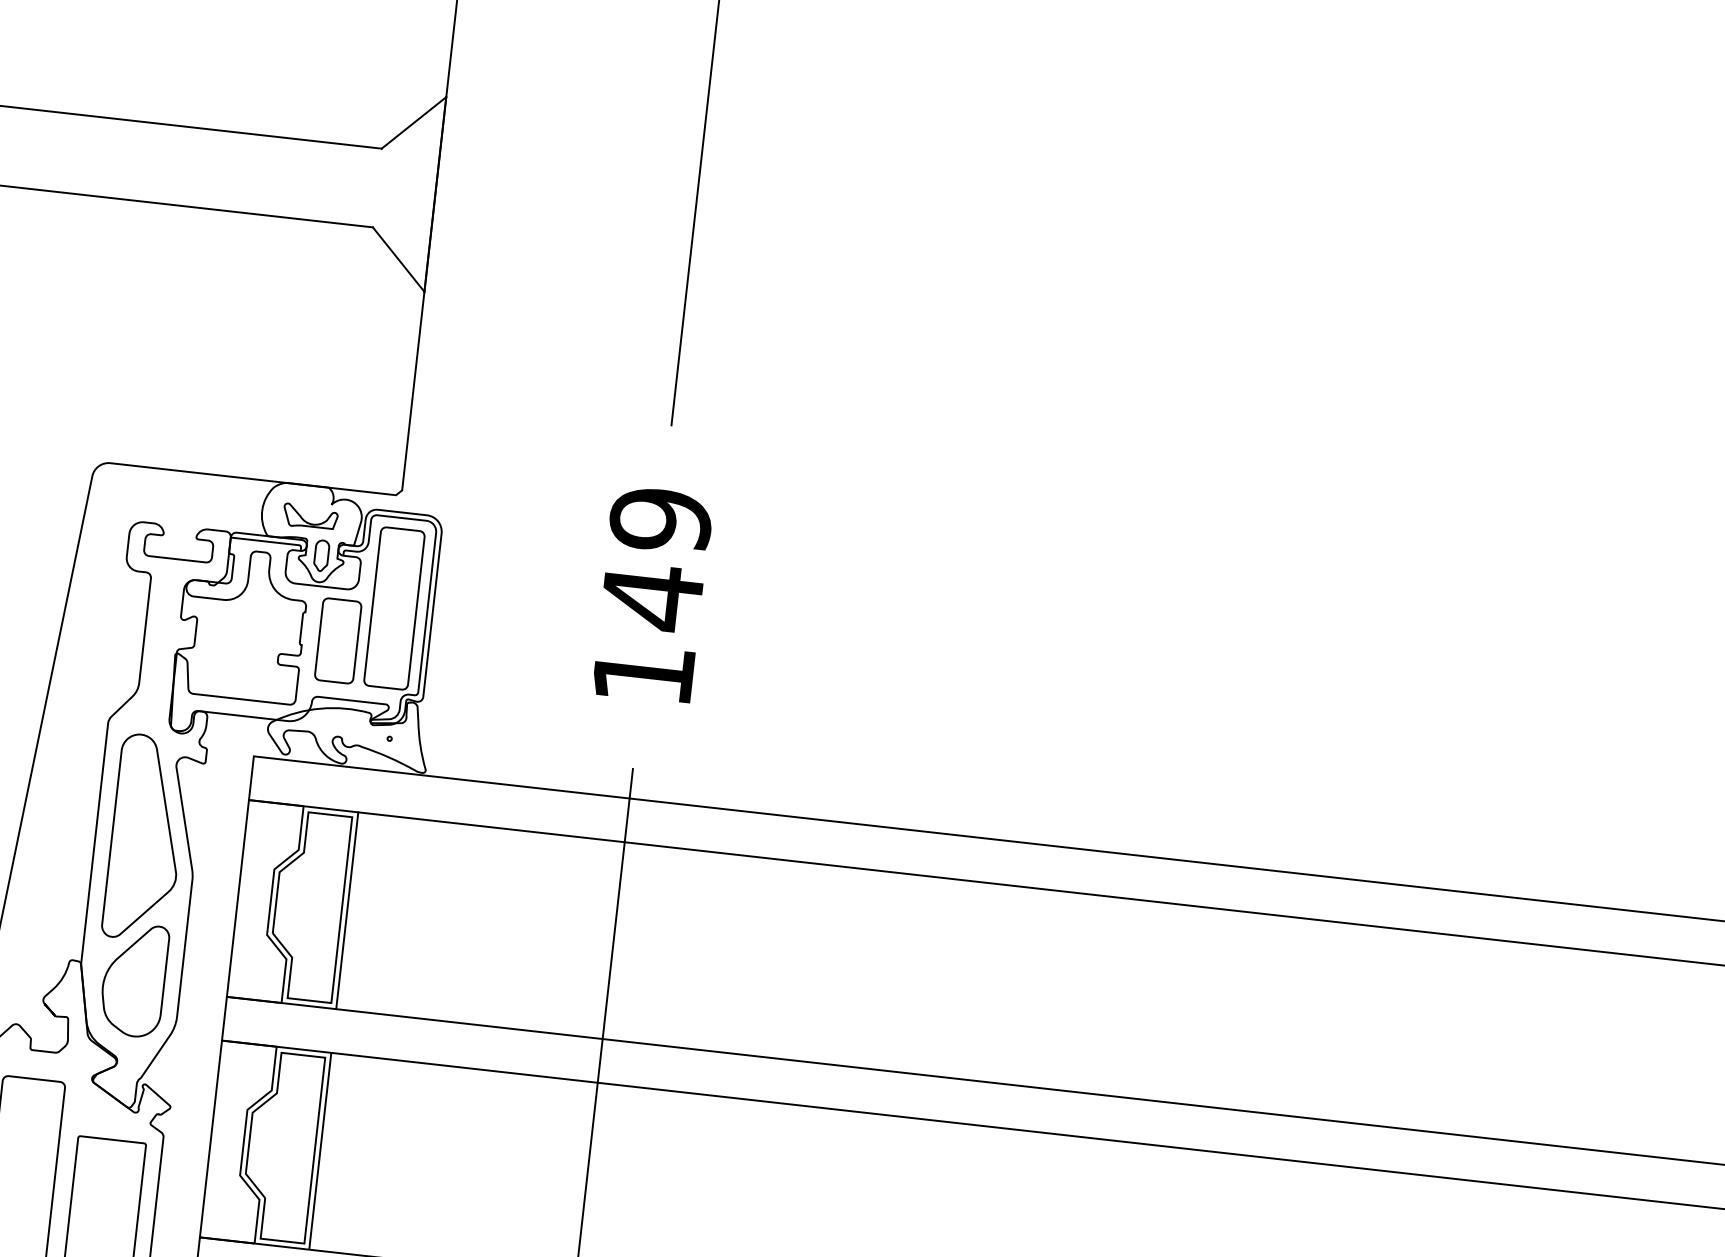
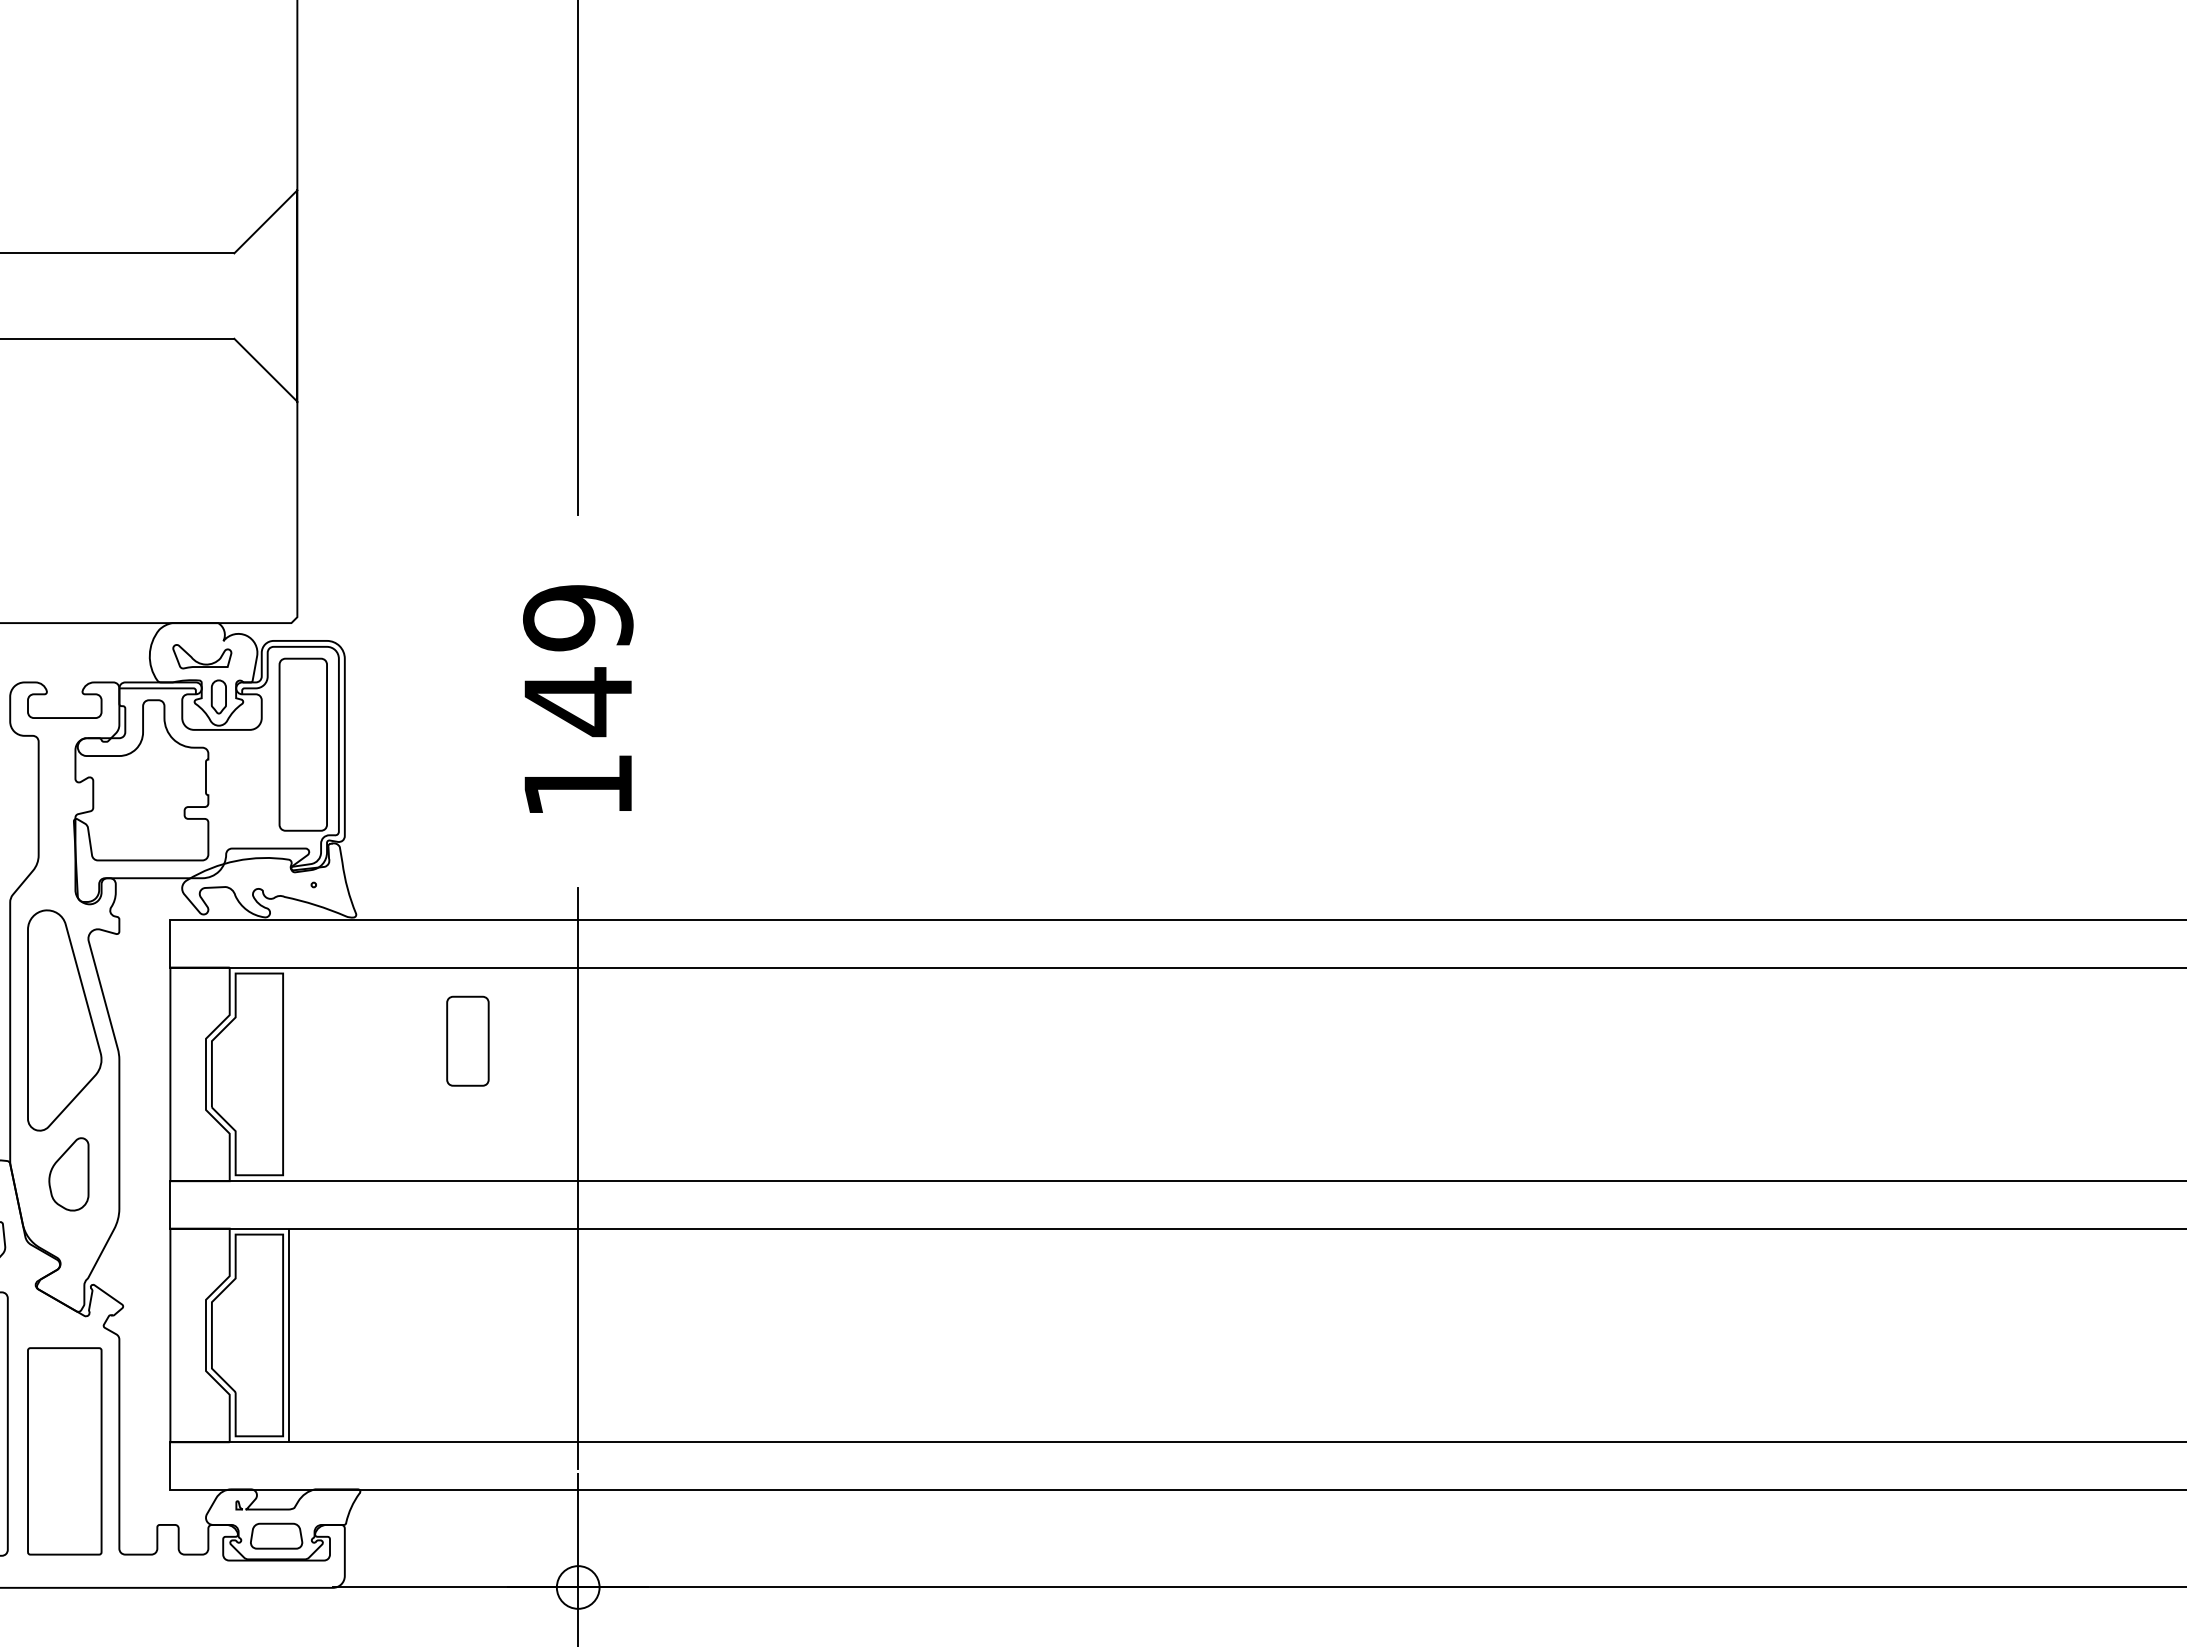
part: (337, 640) -> (467, 1040), moved
line: (347, 910) -> (289, 1074), removed
part: (133, 980) -> (68, 1174), size x0.6

